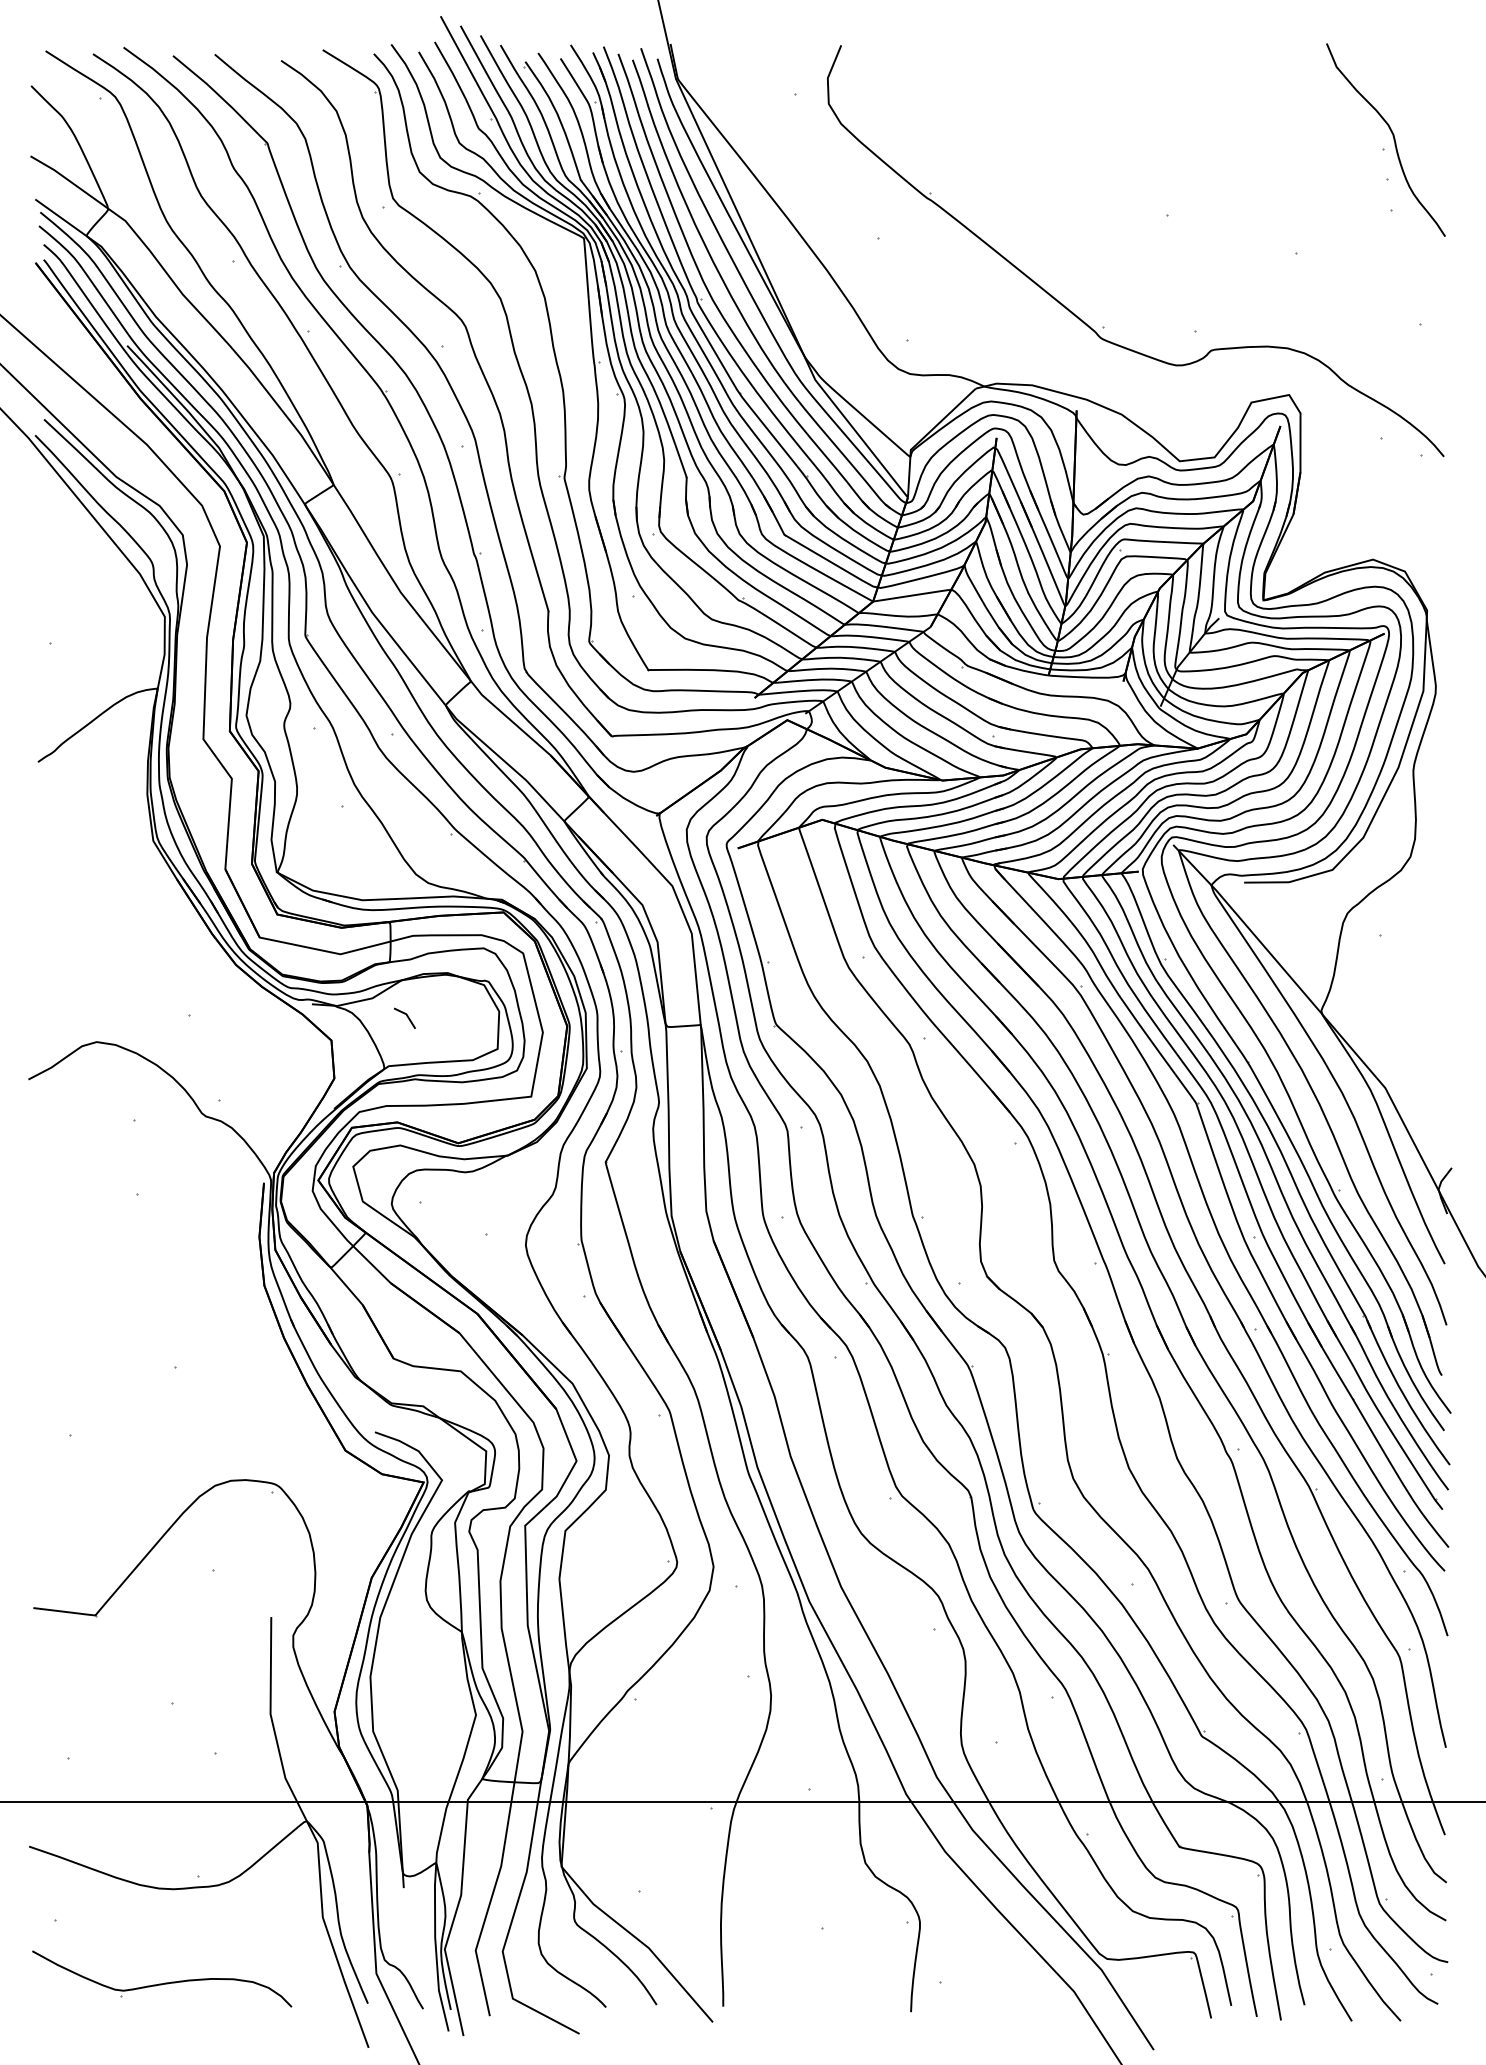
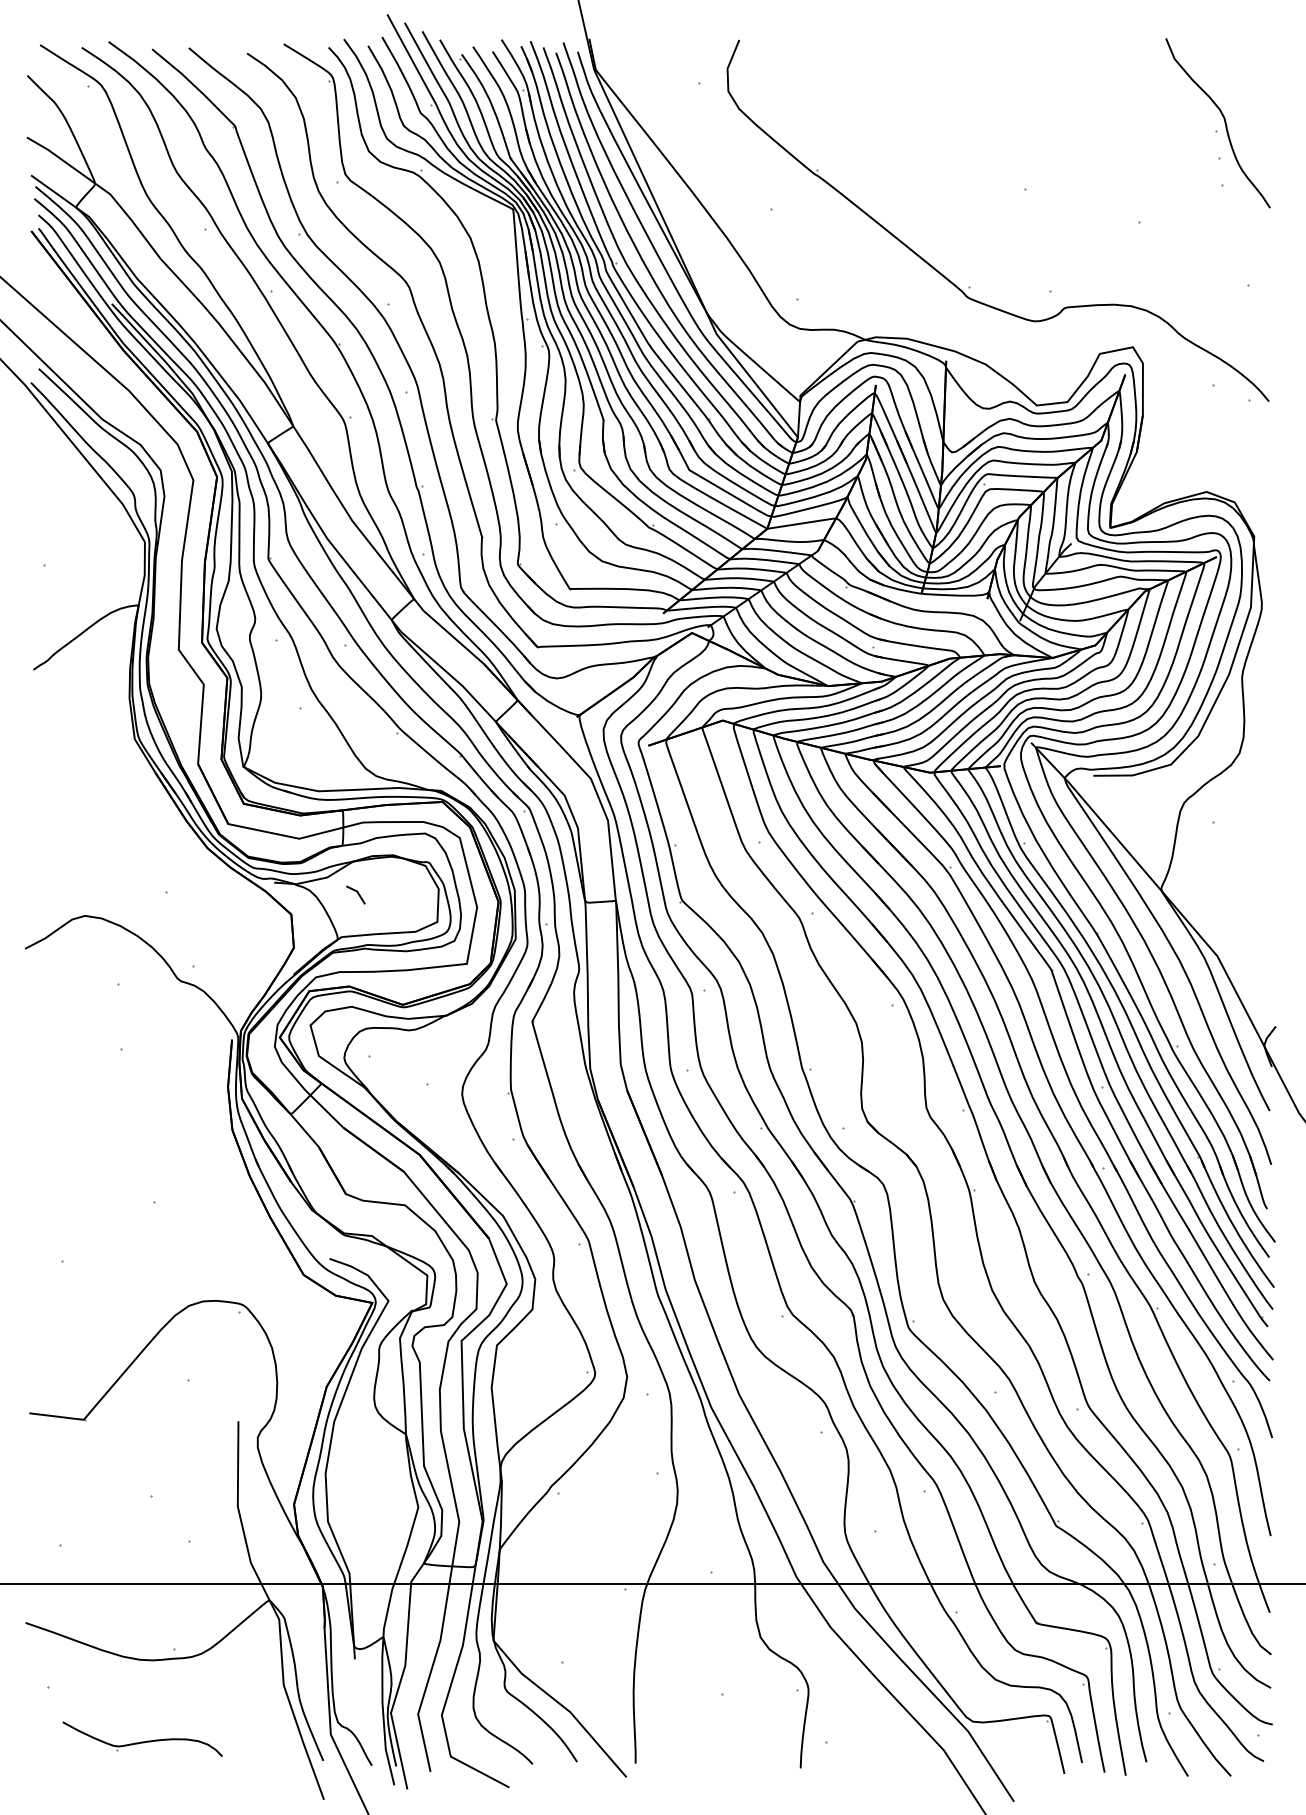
part: (162, 1978) -> (142, 1738), size x0.7

